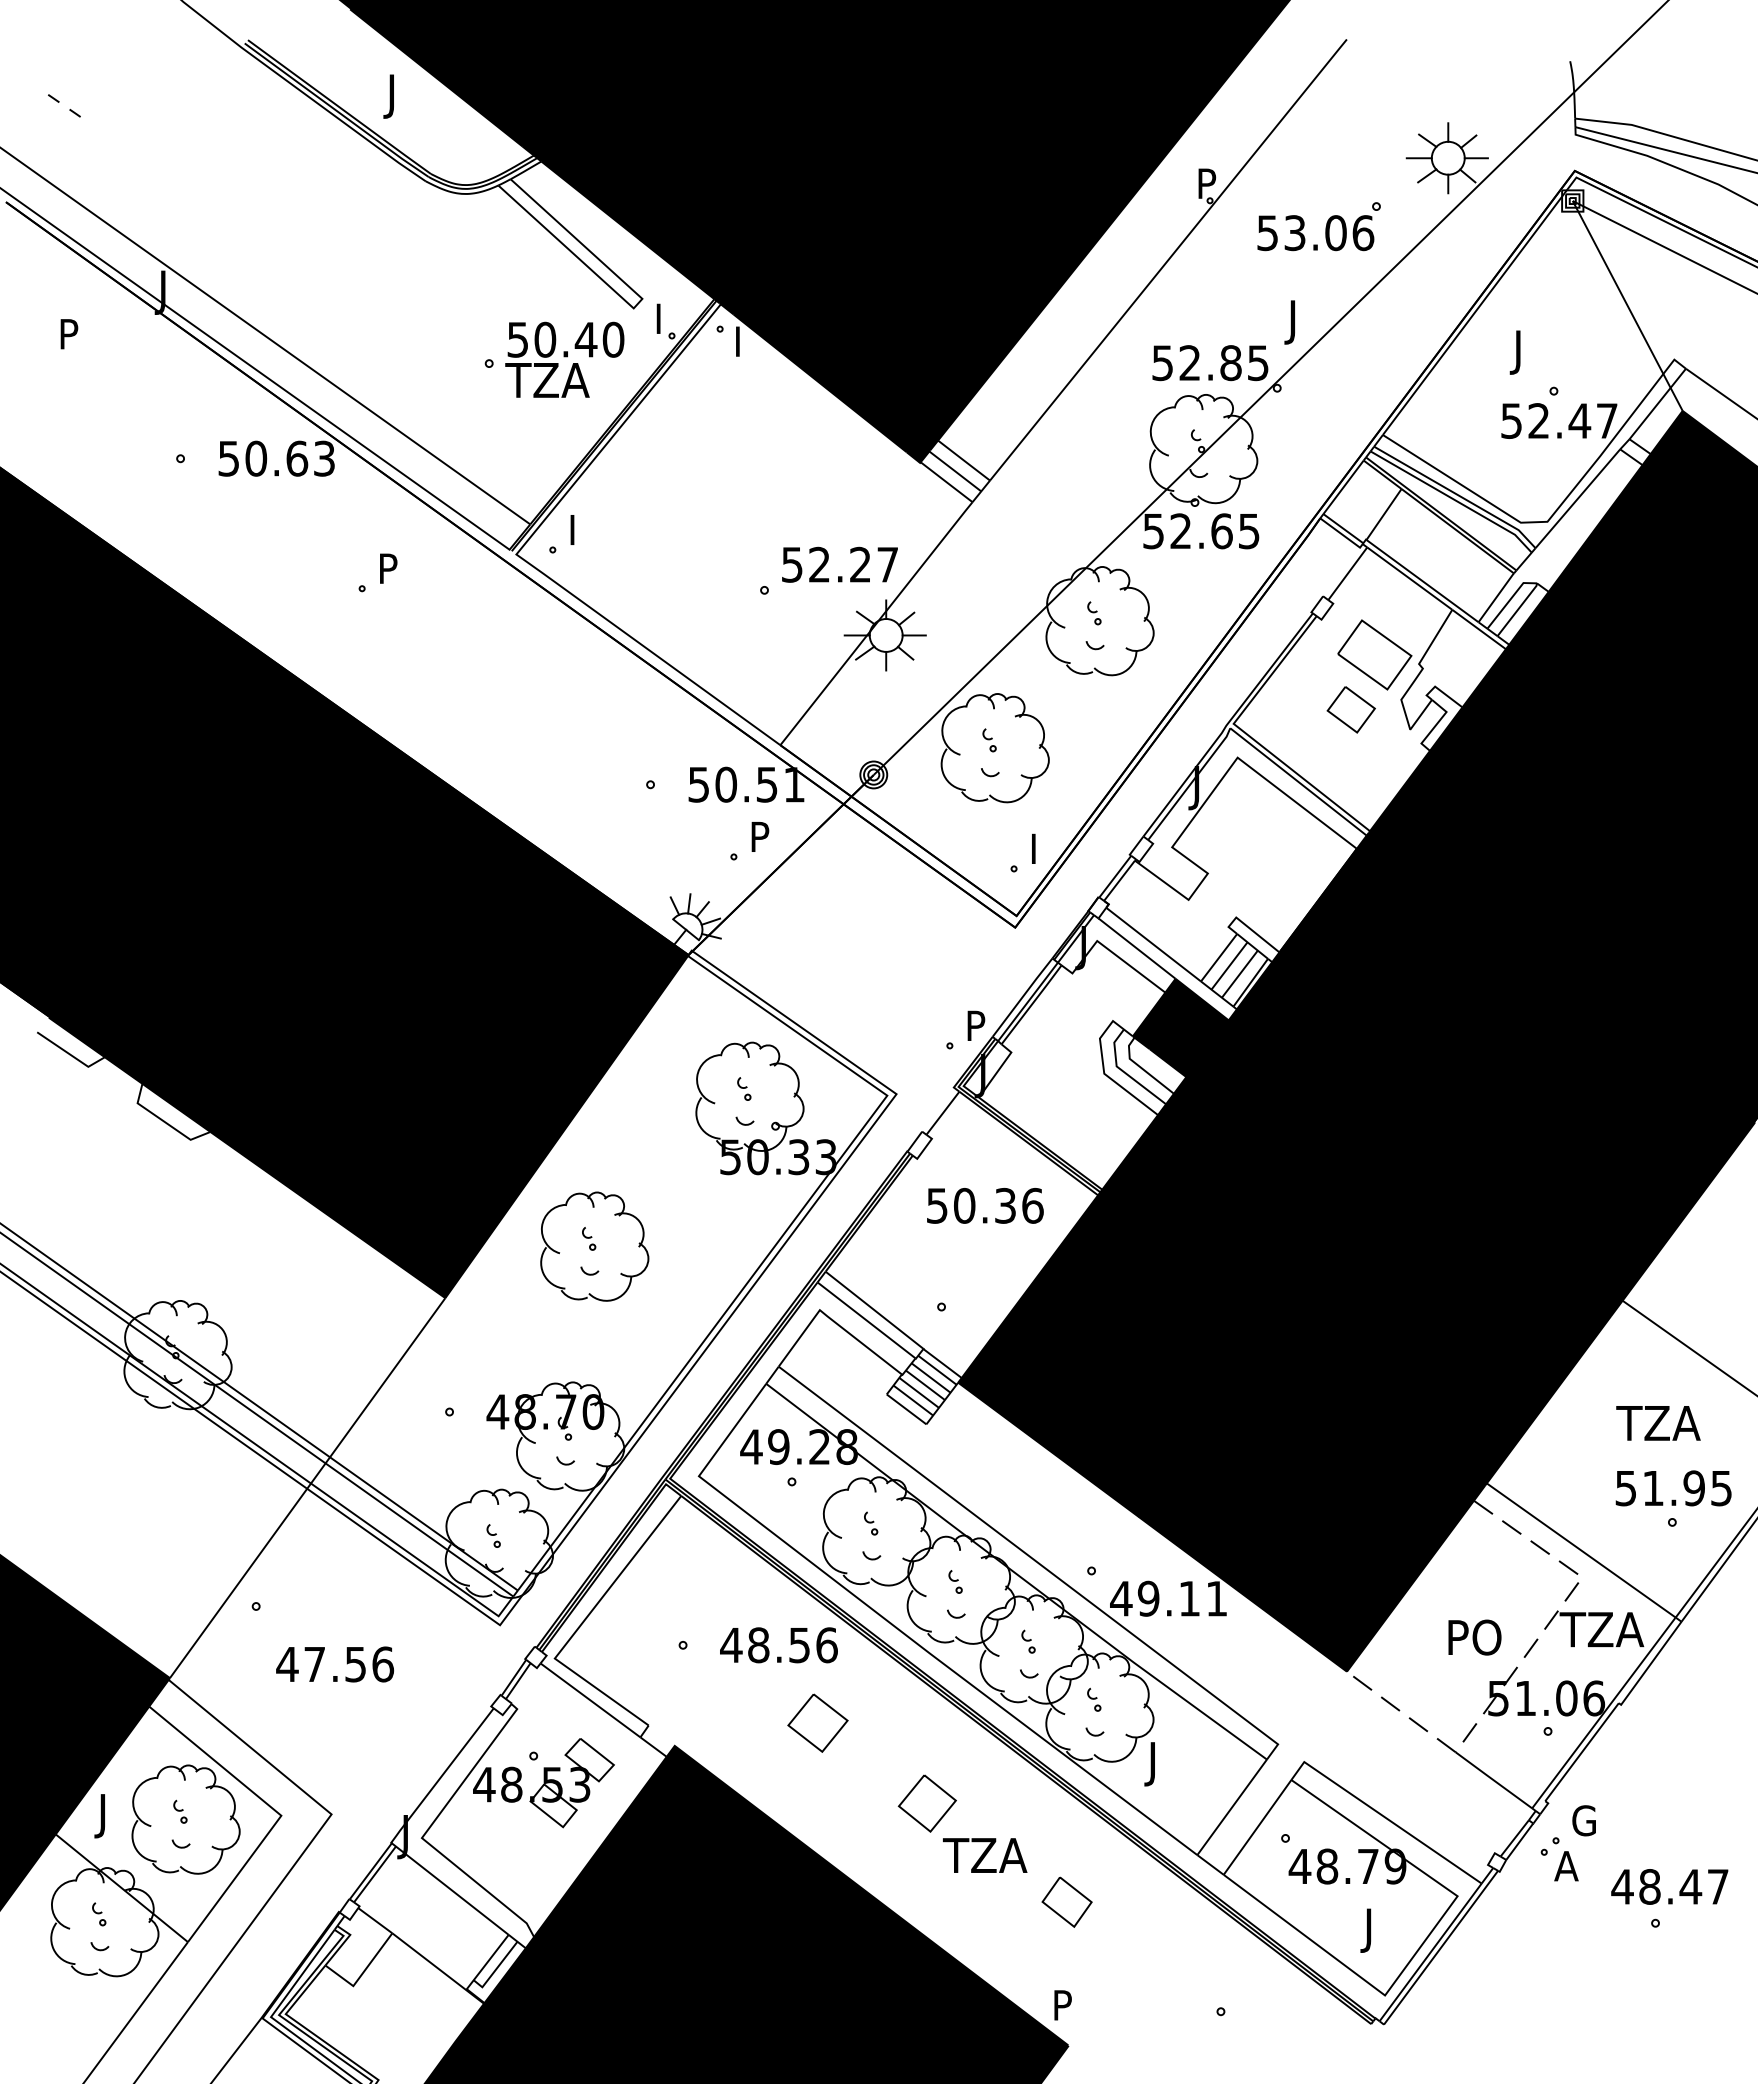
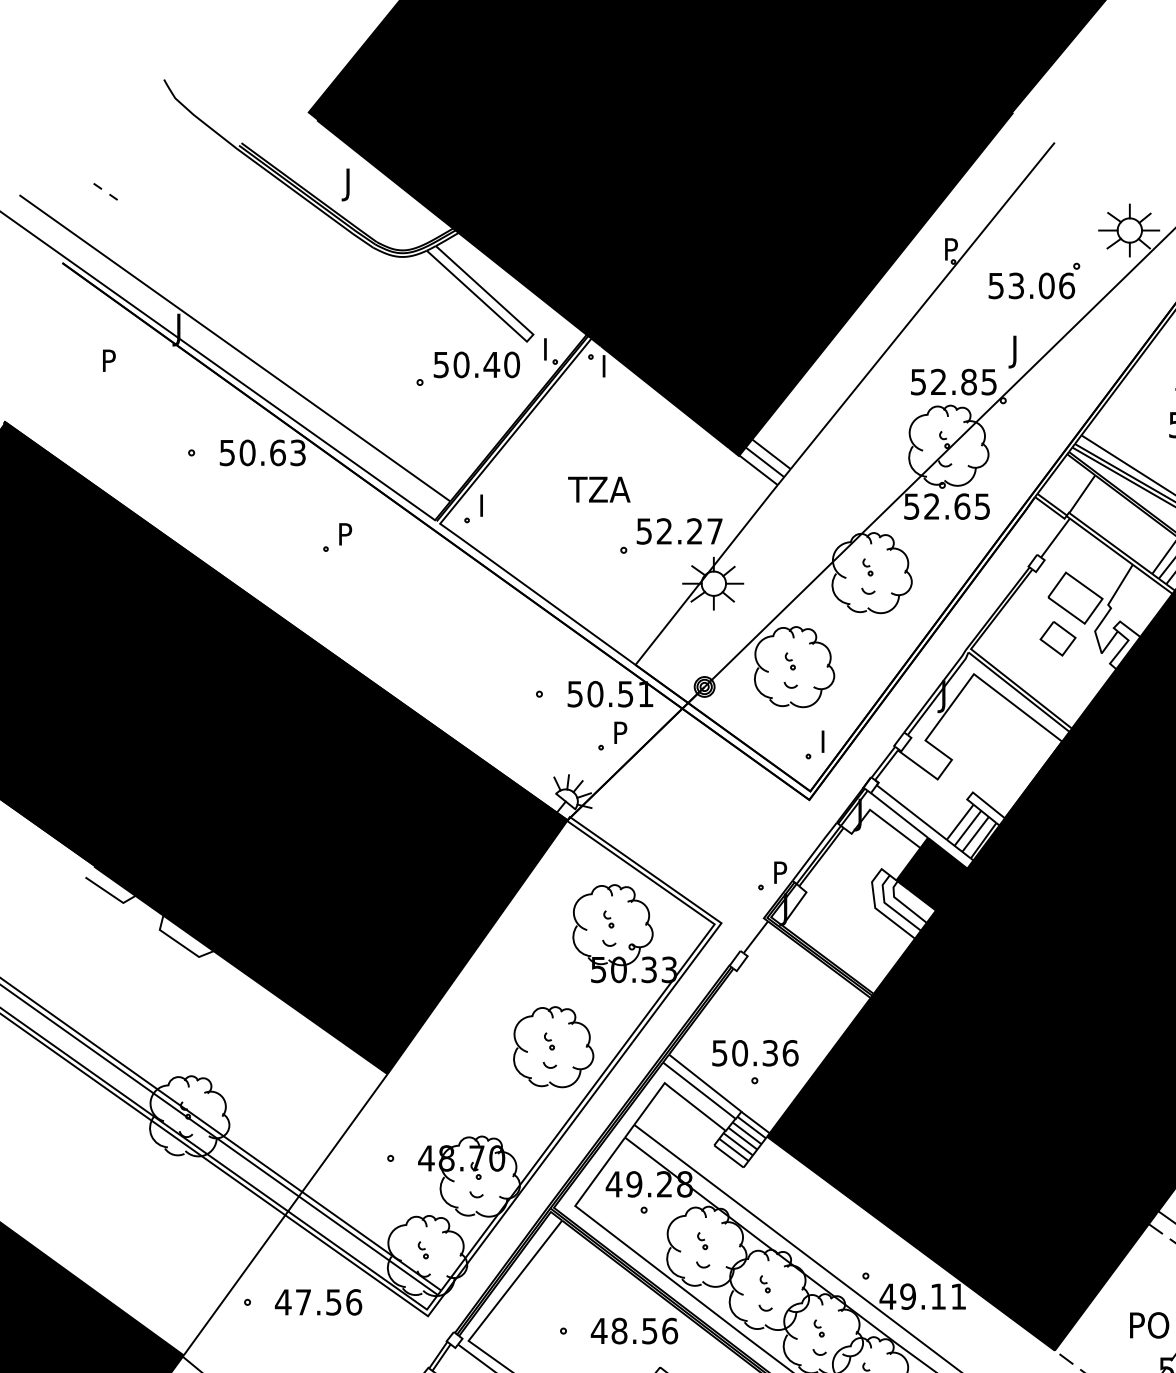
text: (547, 380) -> (599, 489), moved
text: (985, 1205) -> (755, 1052), moved
part: (594, 1246) -> (553, 1047), moved
text: (335, 1664) -> (318, 1302), moved

